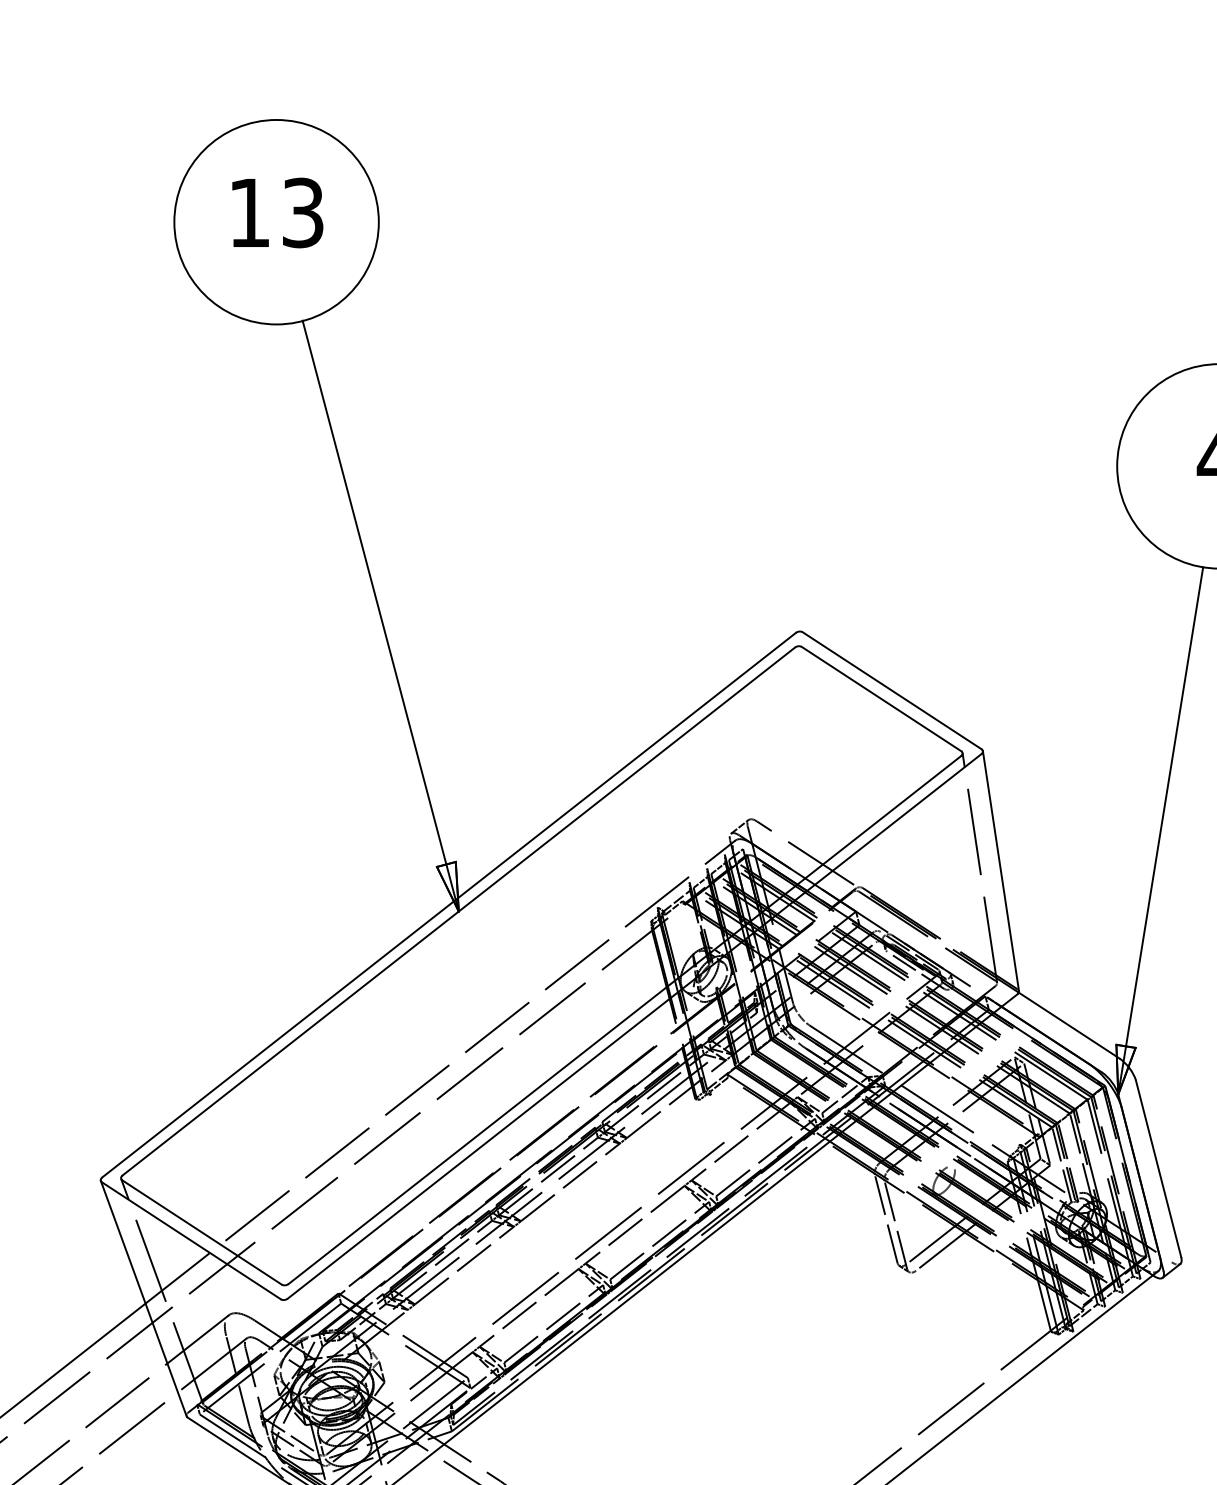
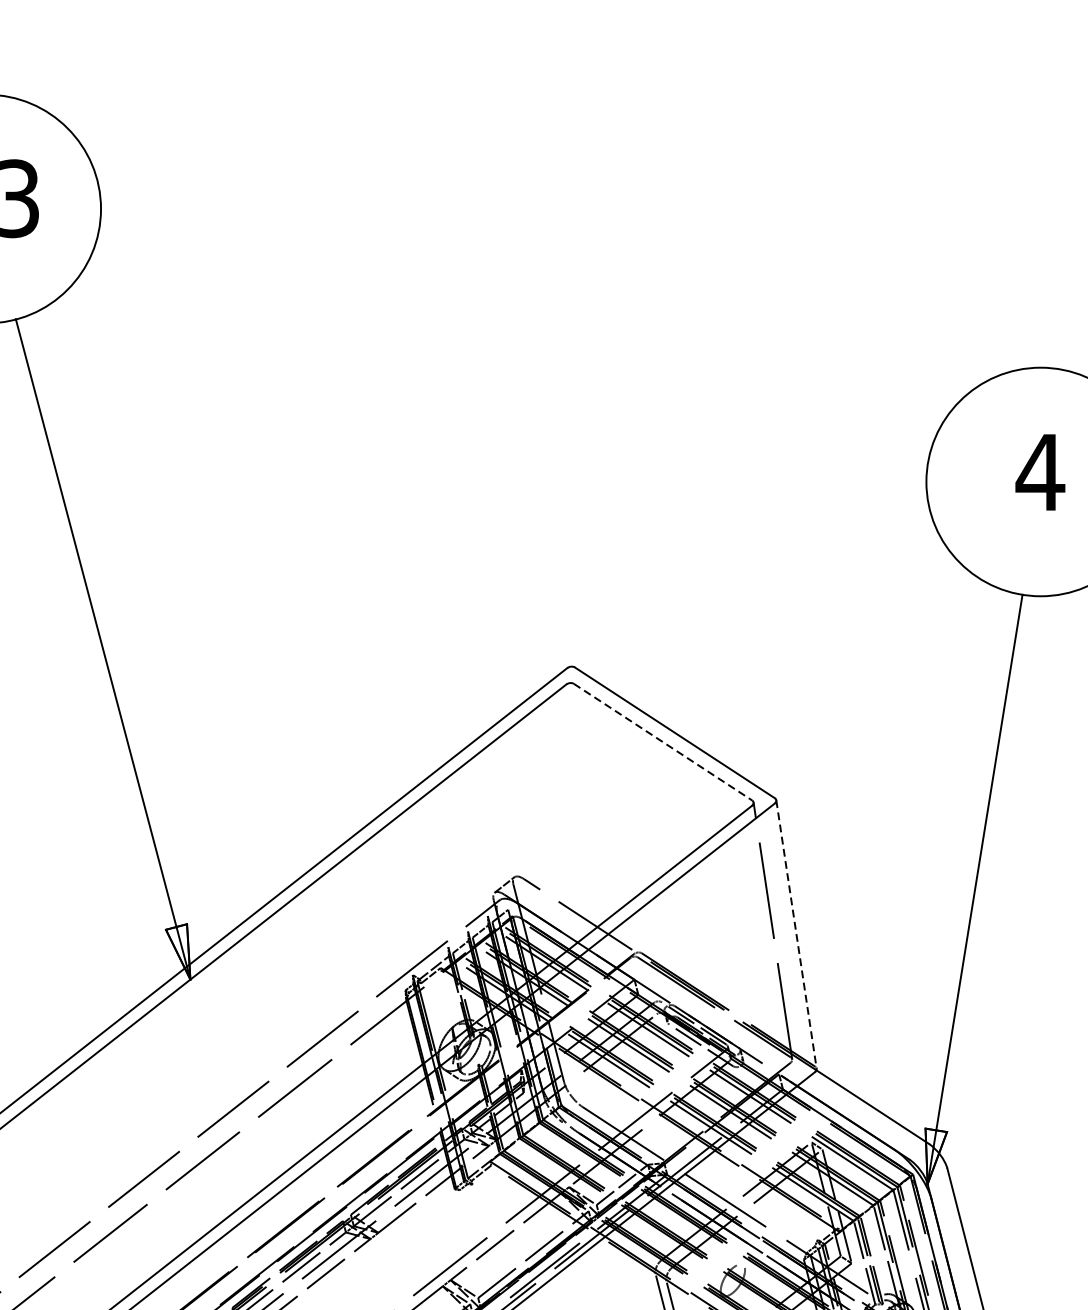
line: (881, 699) -> (662, 742), solid -> dashed
line: (1001, 871) -> (797, 934), solid -> dashed

